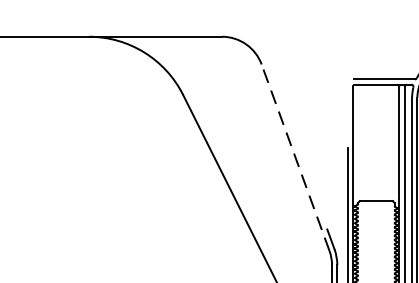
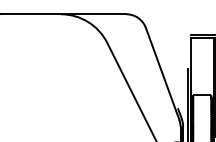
line: (295, 157) -> (162, 73), dashed -> solid

